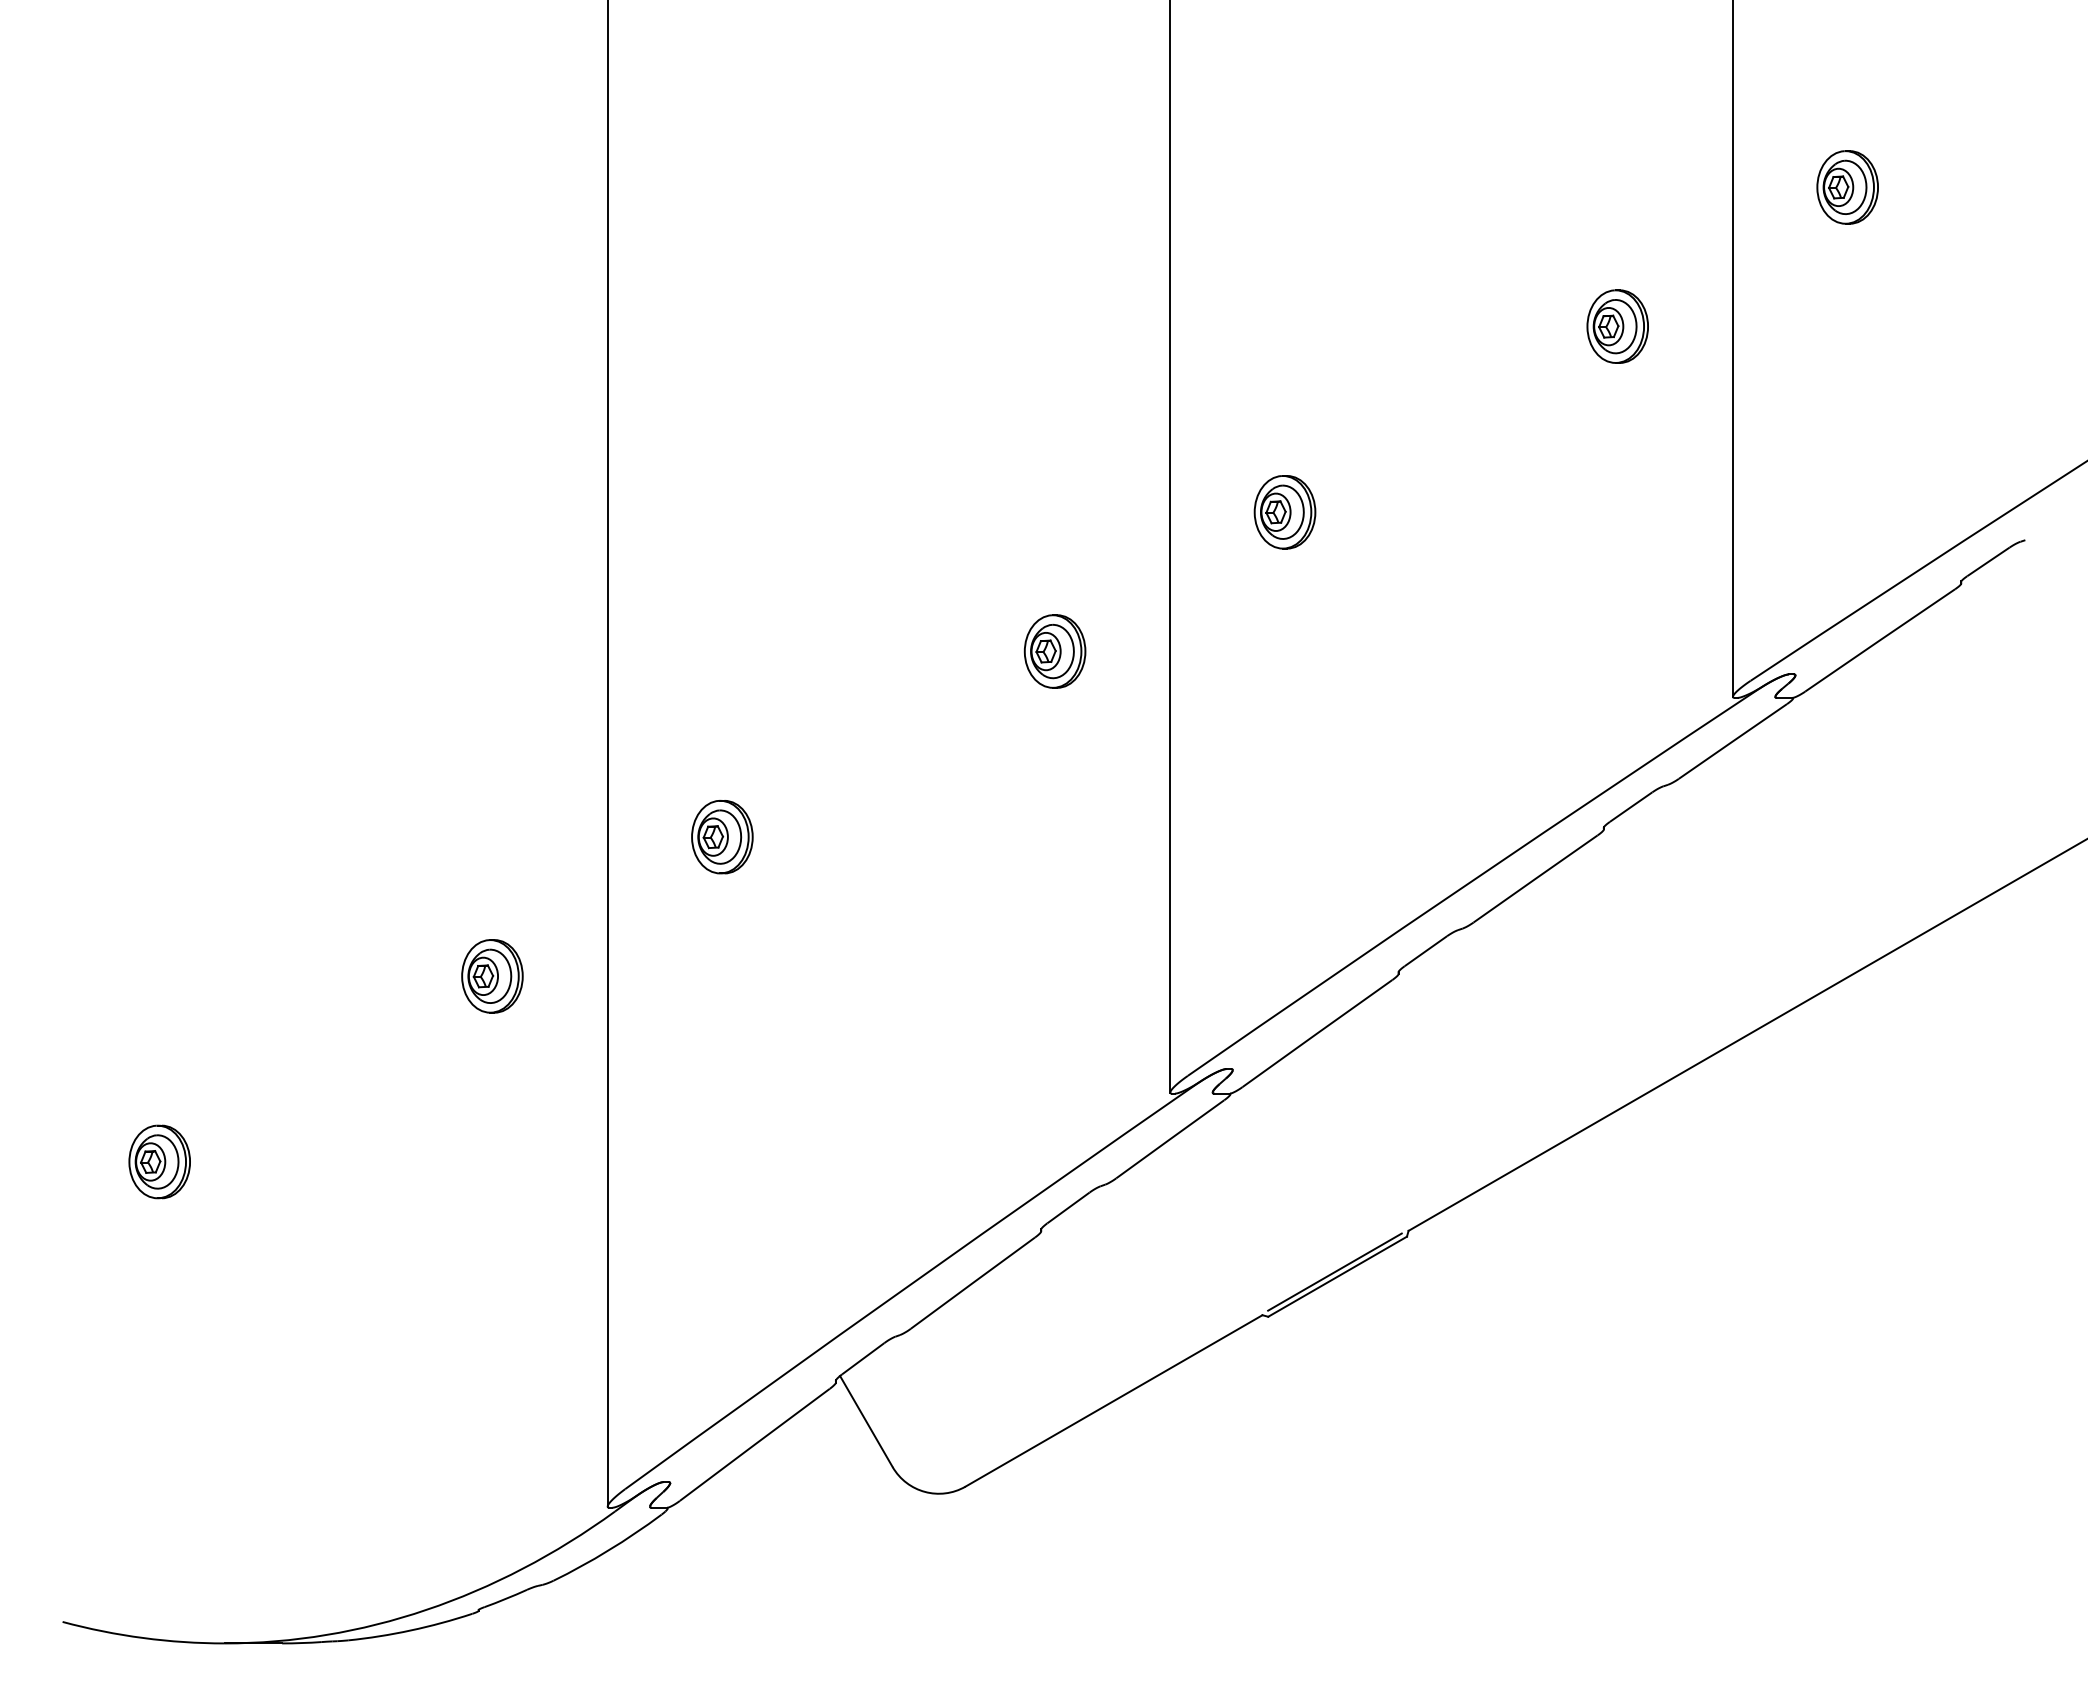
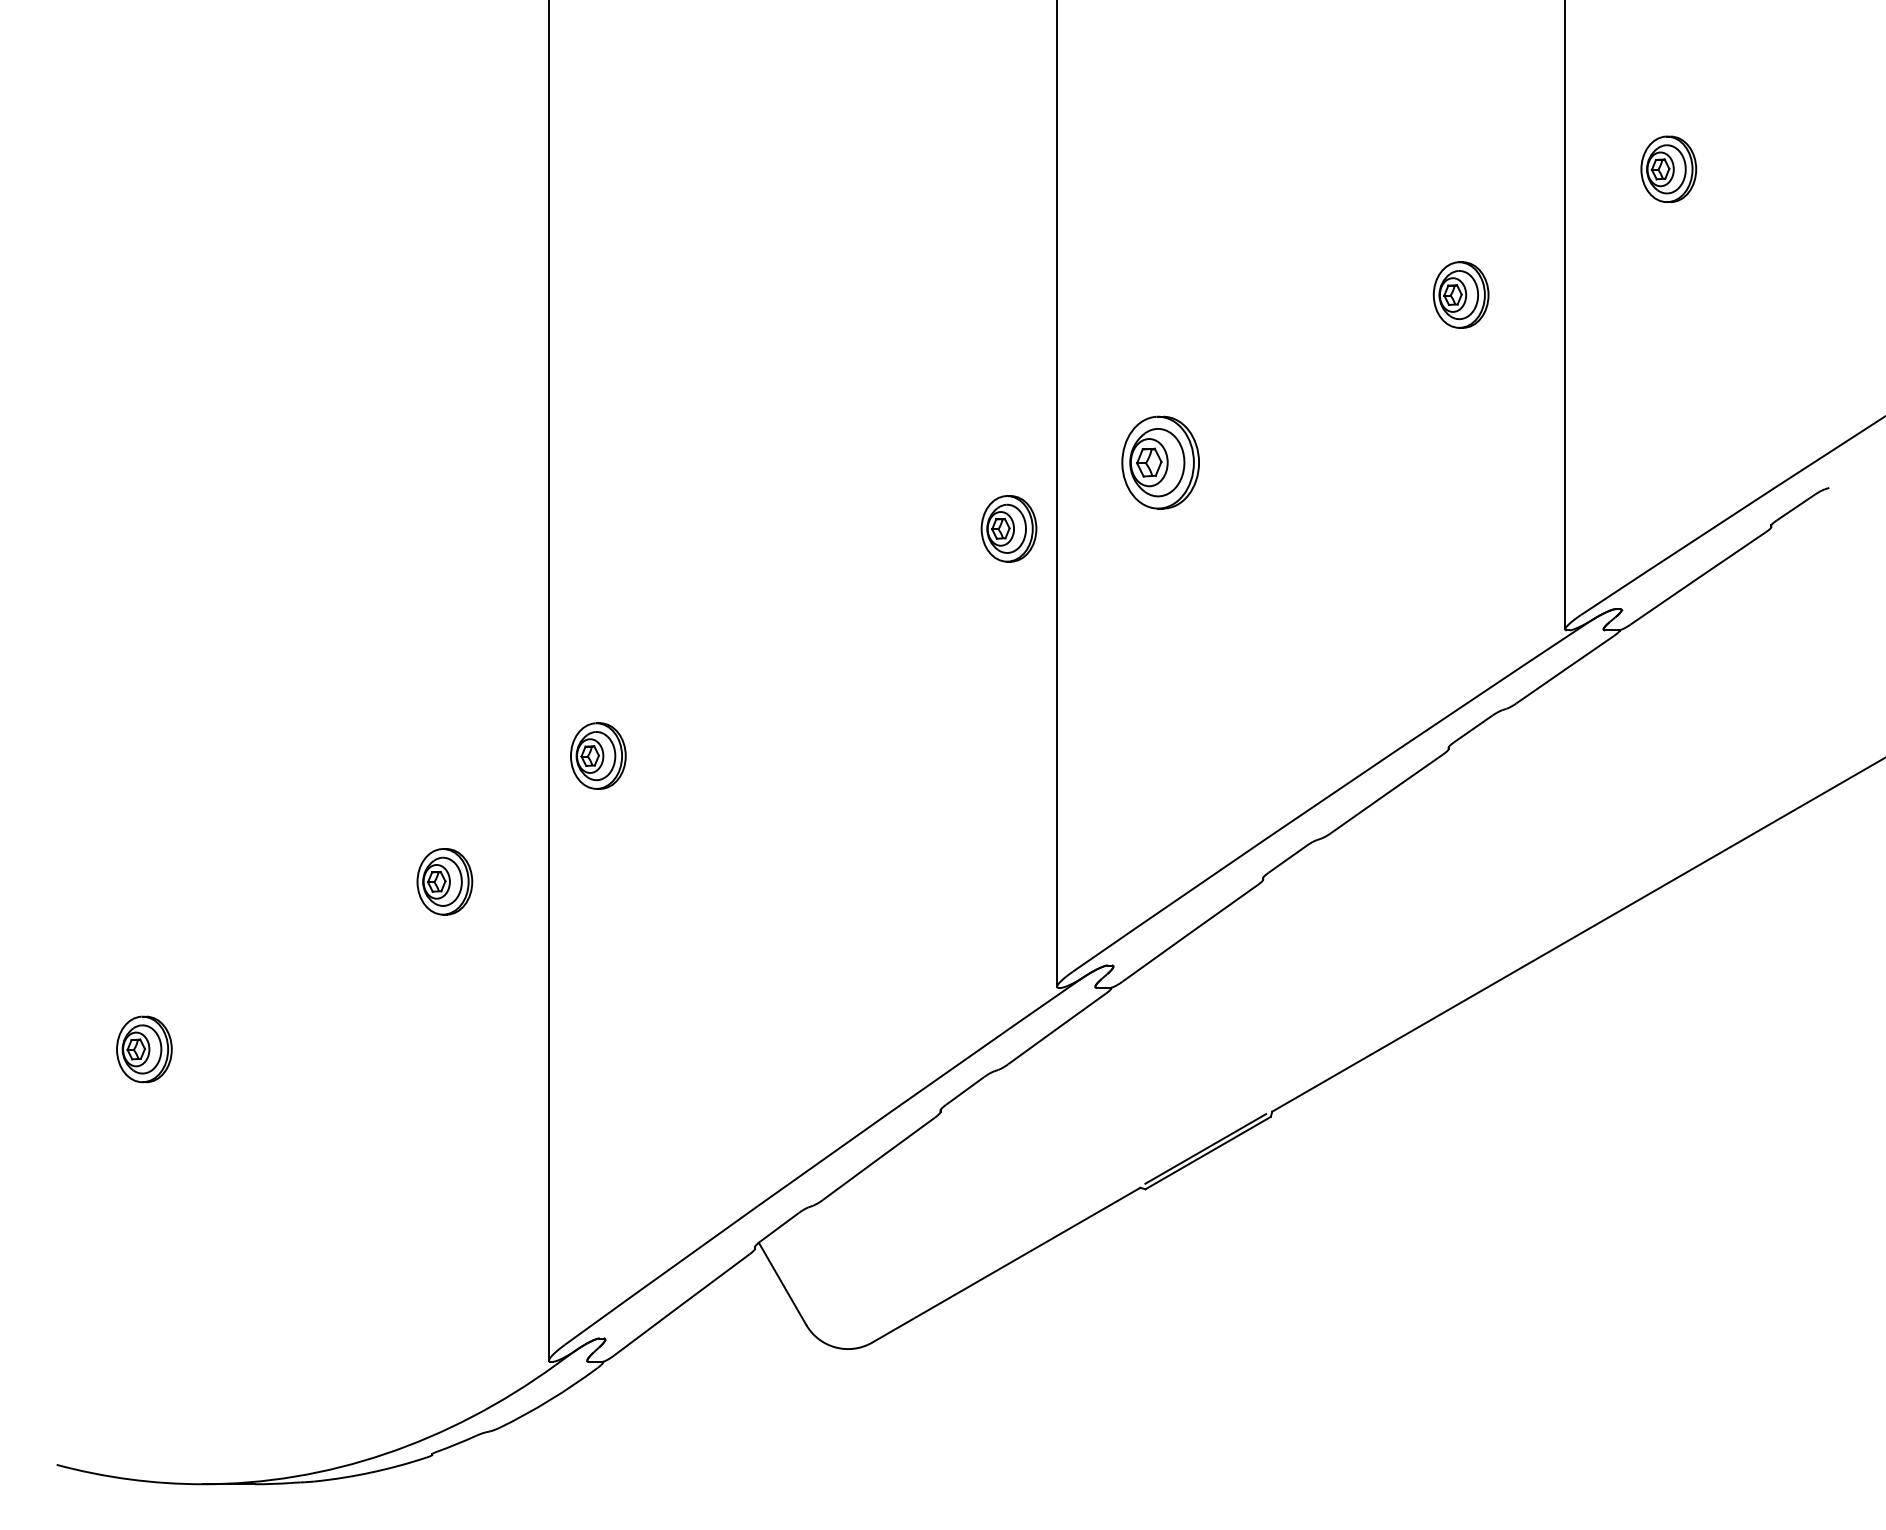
part: (1284, 512) -> (1160, 462), size x1.4
part: (1054, 651) -> (1008, 528), moved
part: (722, 837) -> (598, 756), moved

